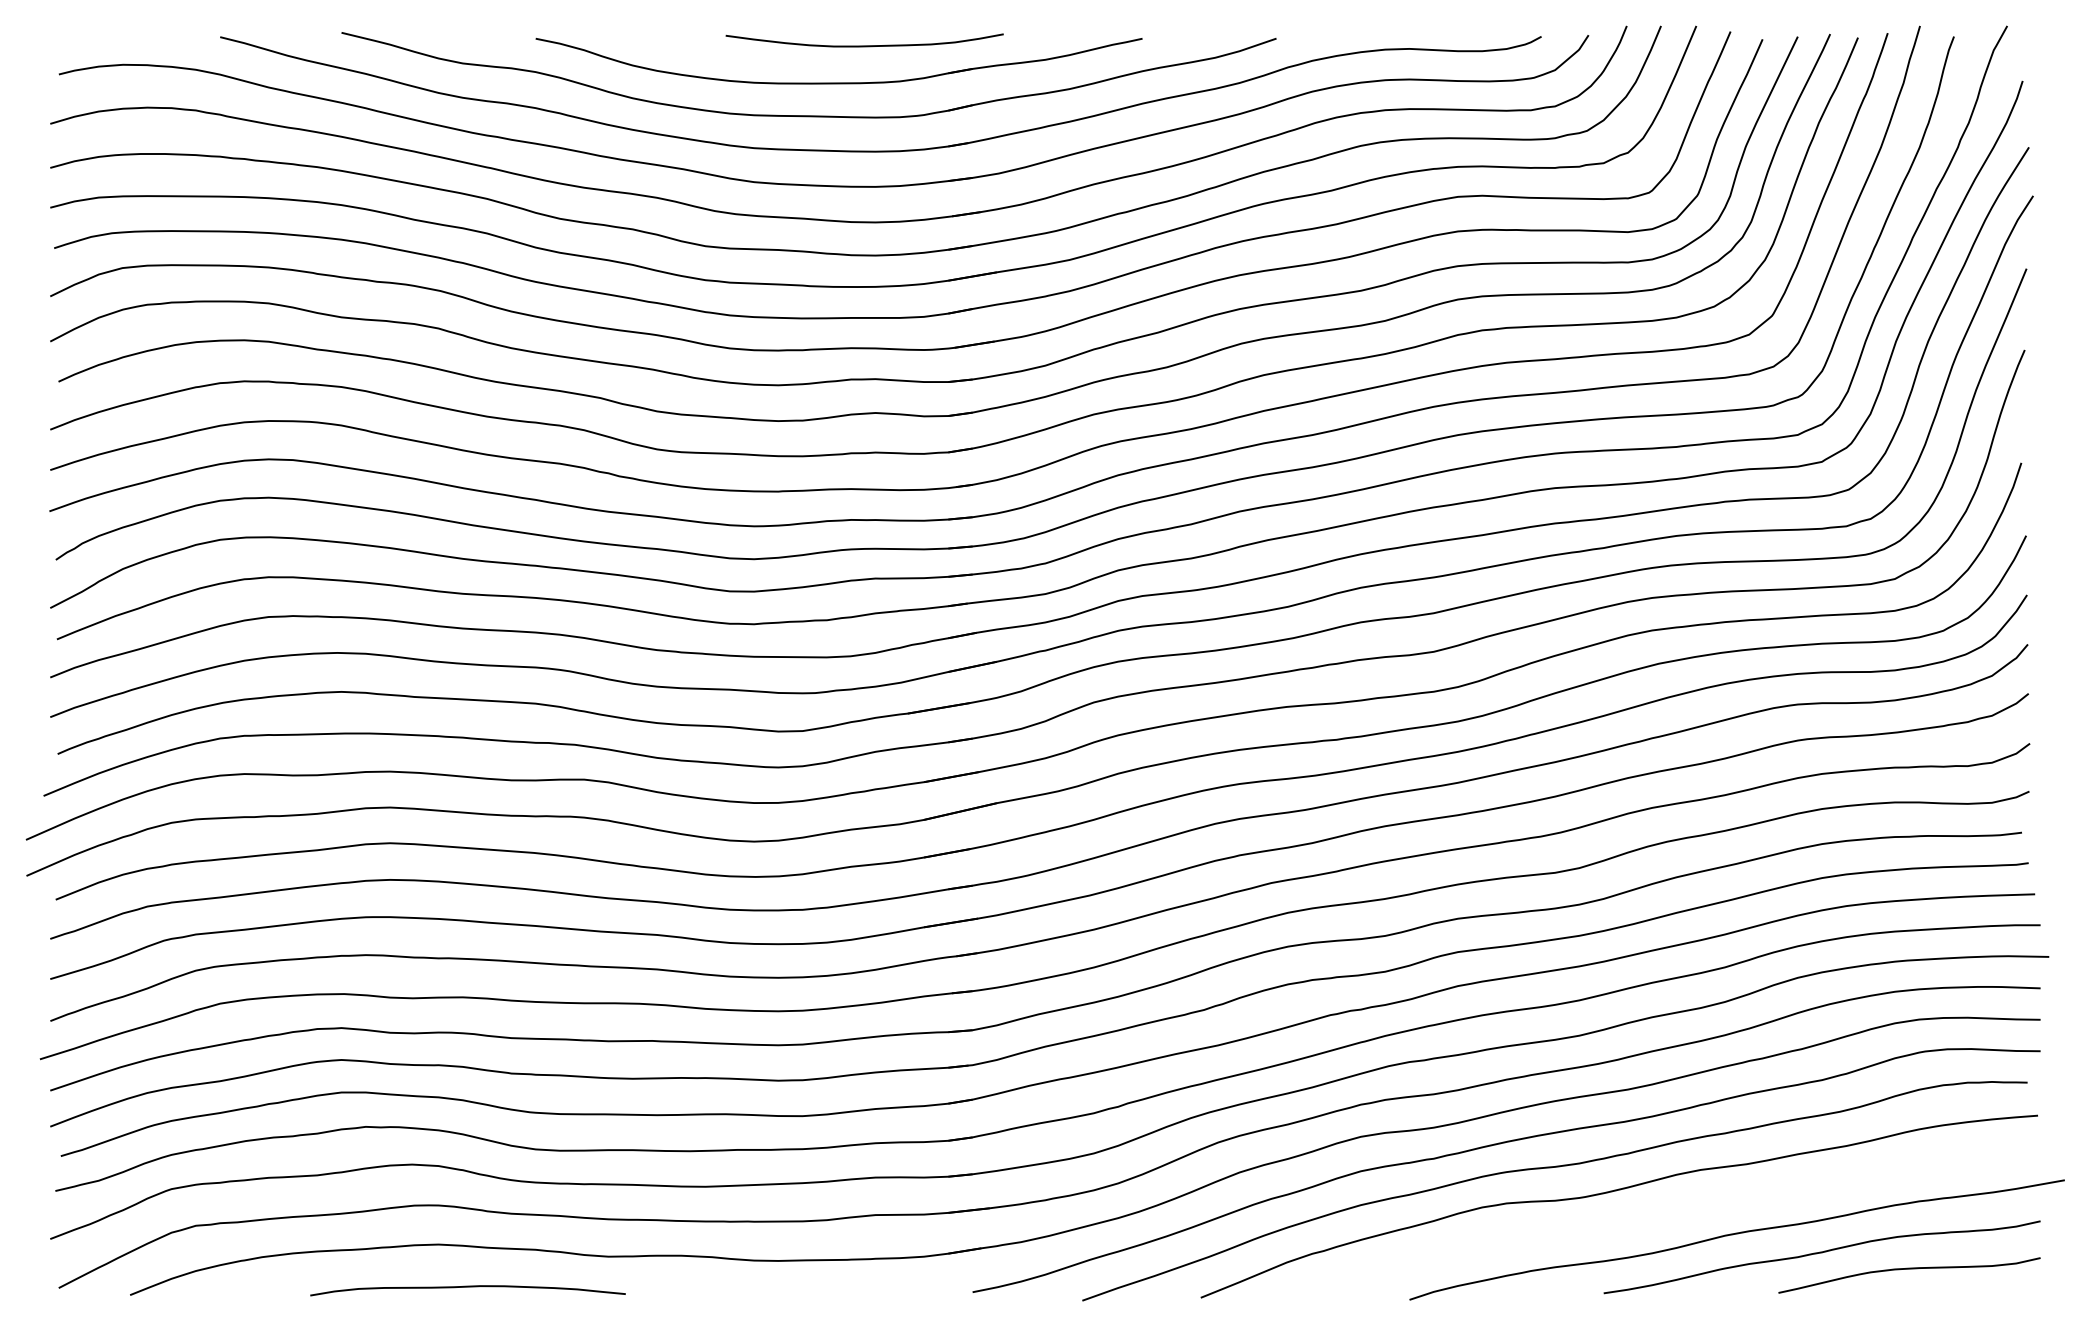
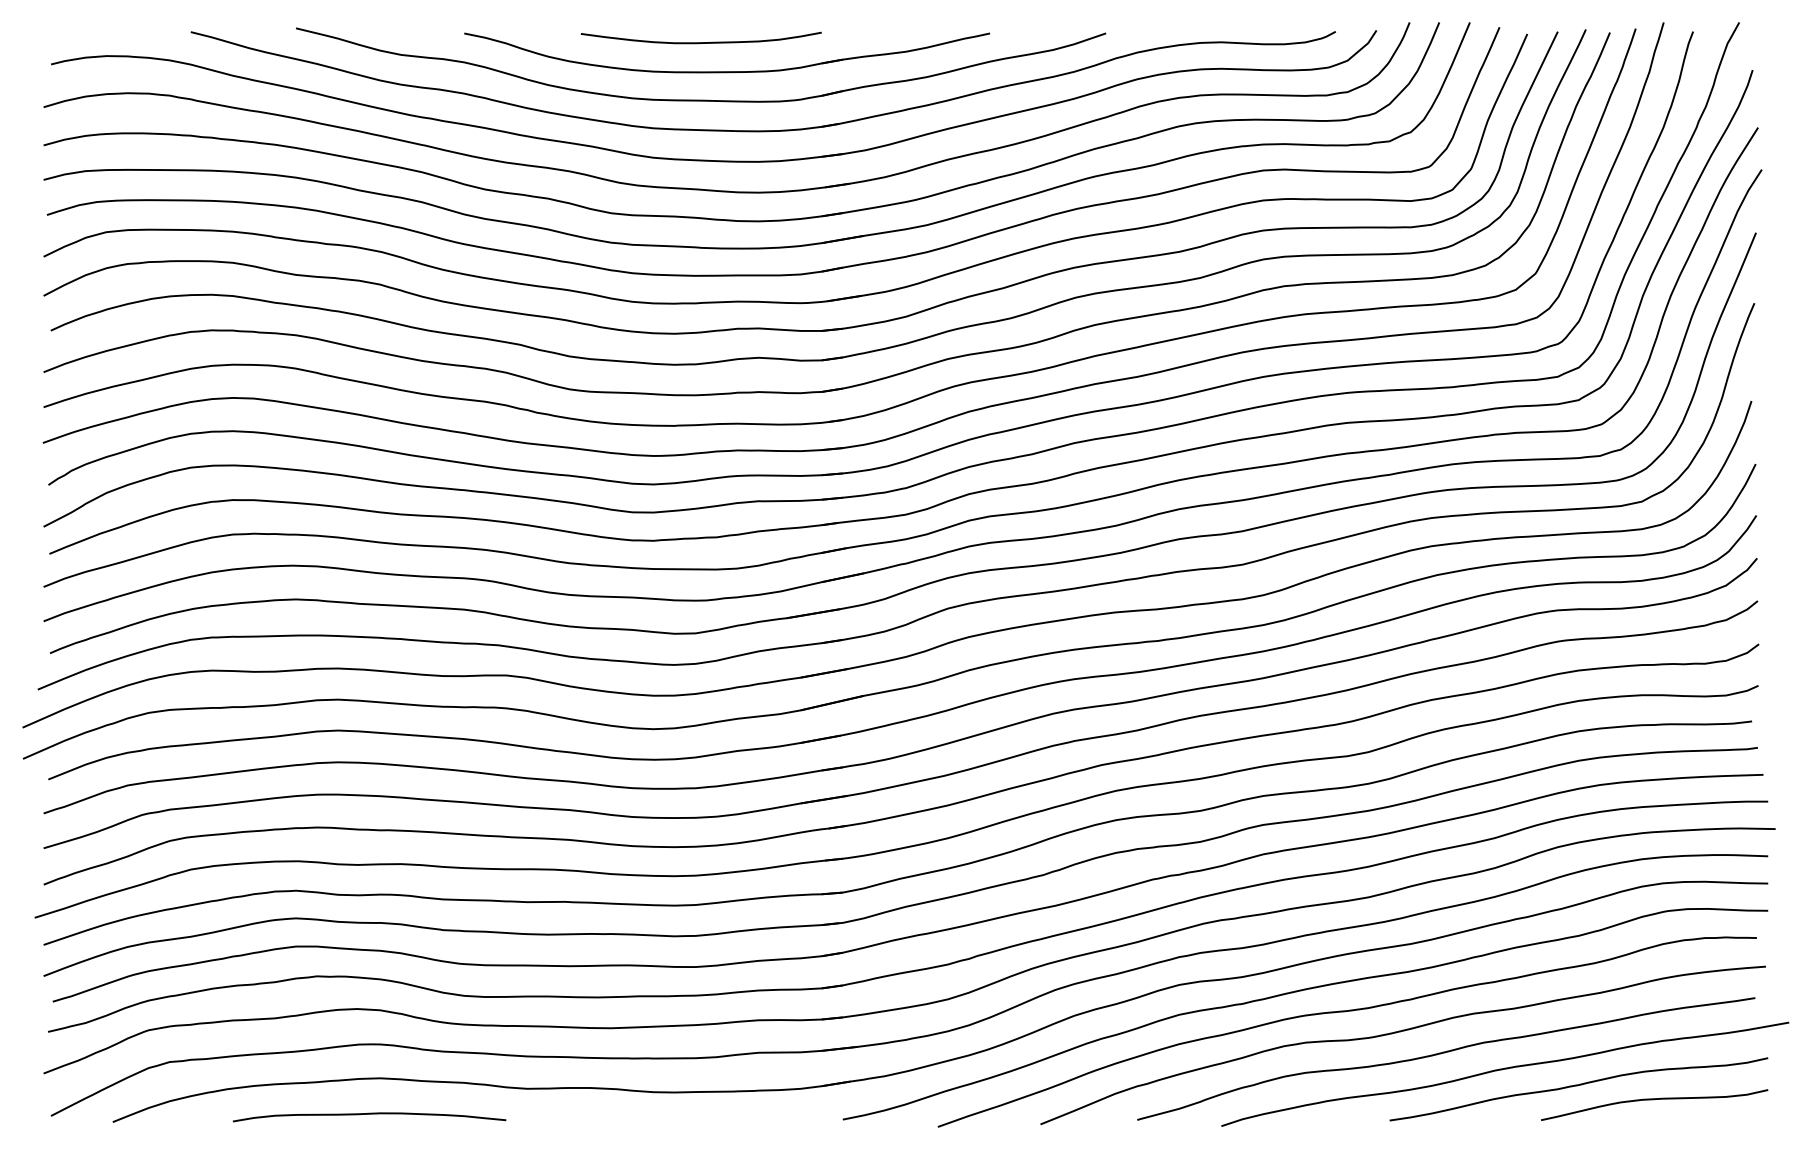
curve: (863, 45) -> (700, 42), moved
curve: (1668, 1215) -> (1445, 1053), added
curve: (467, 1287) -> (369, 1114), moved

